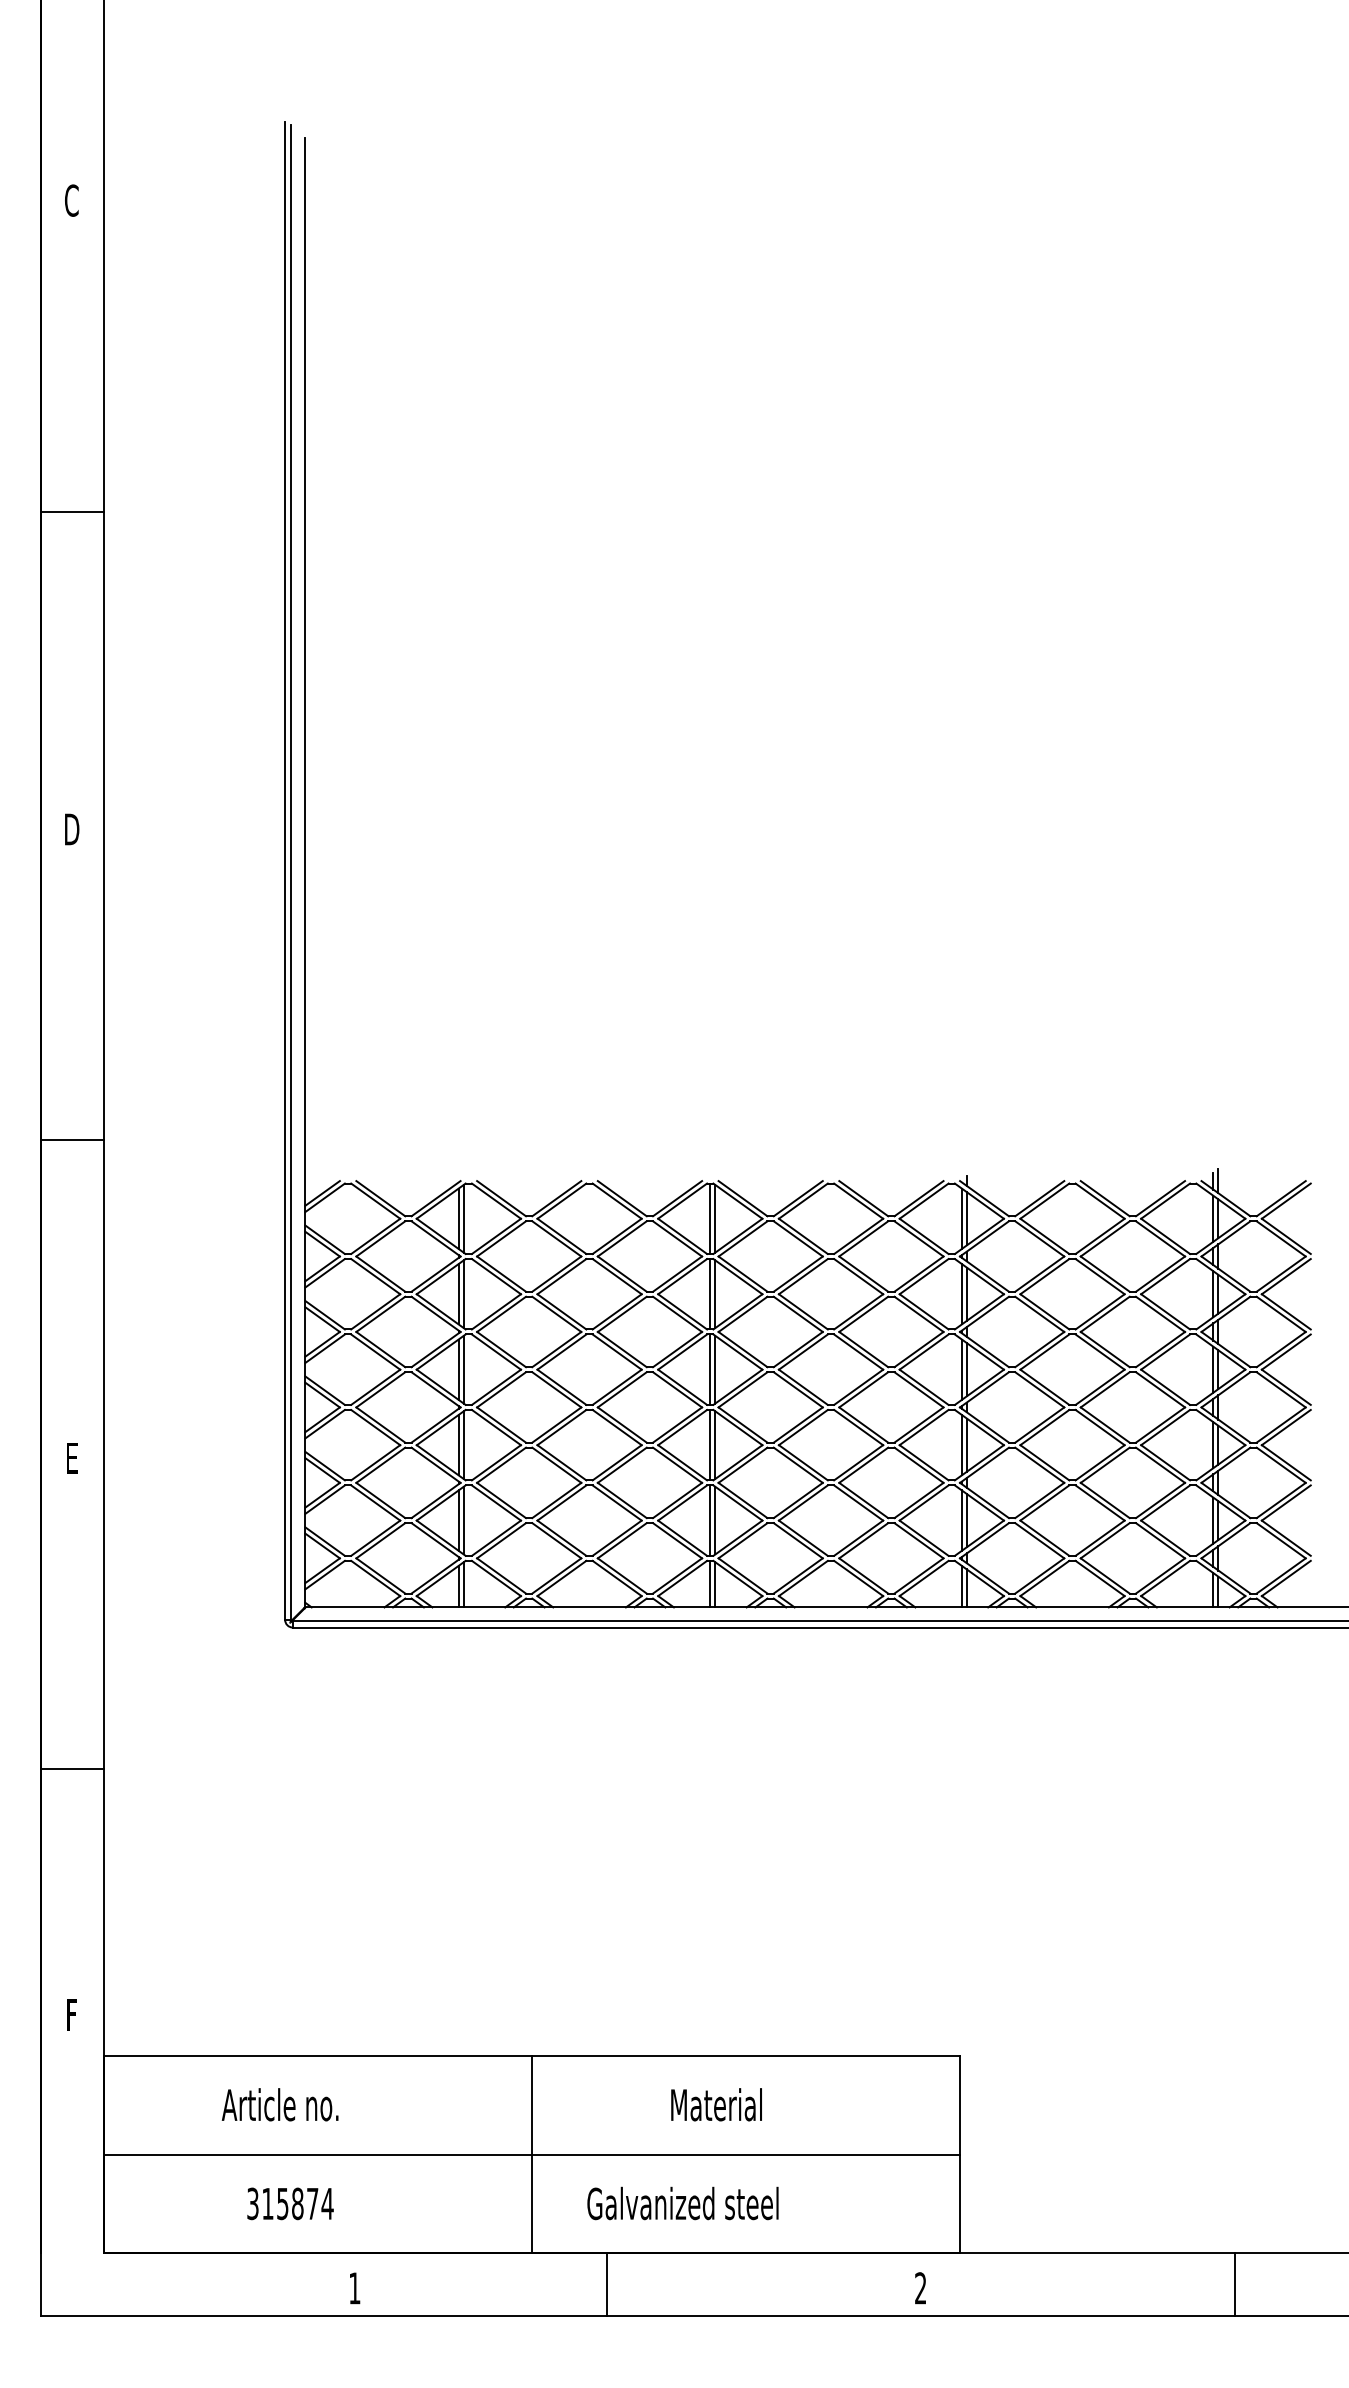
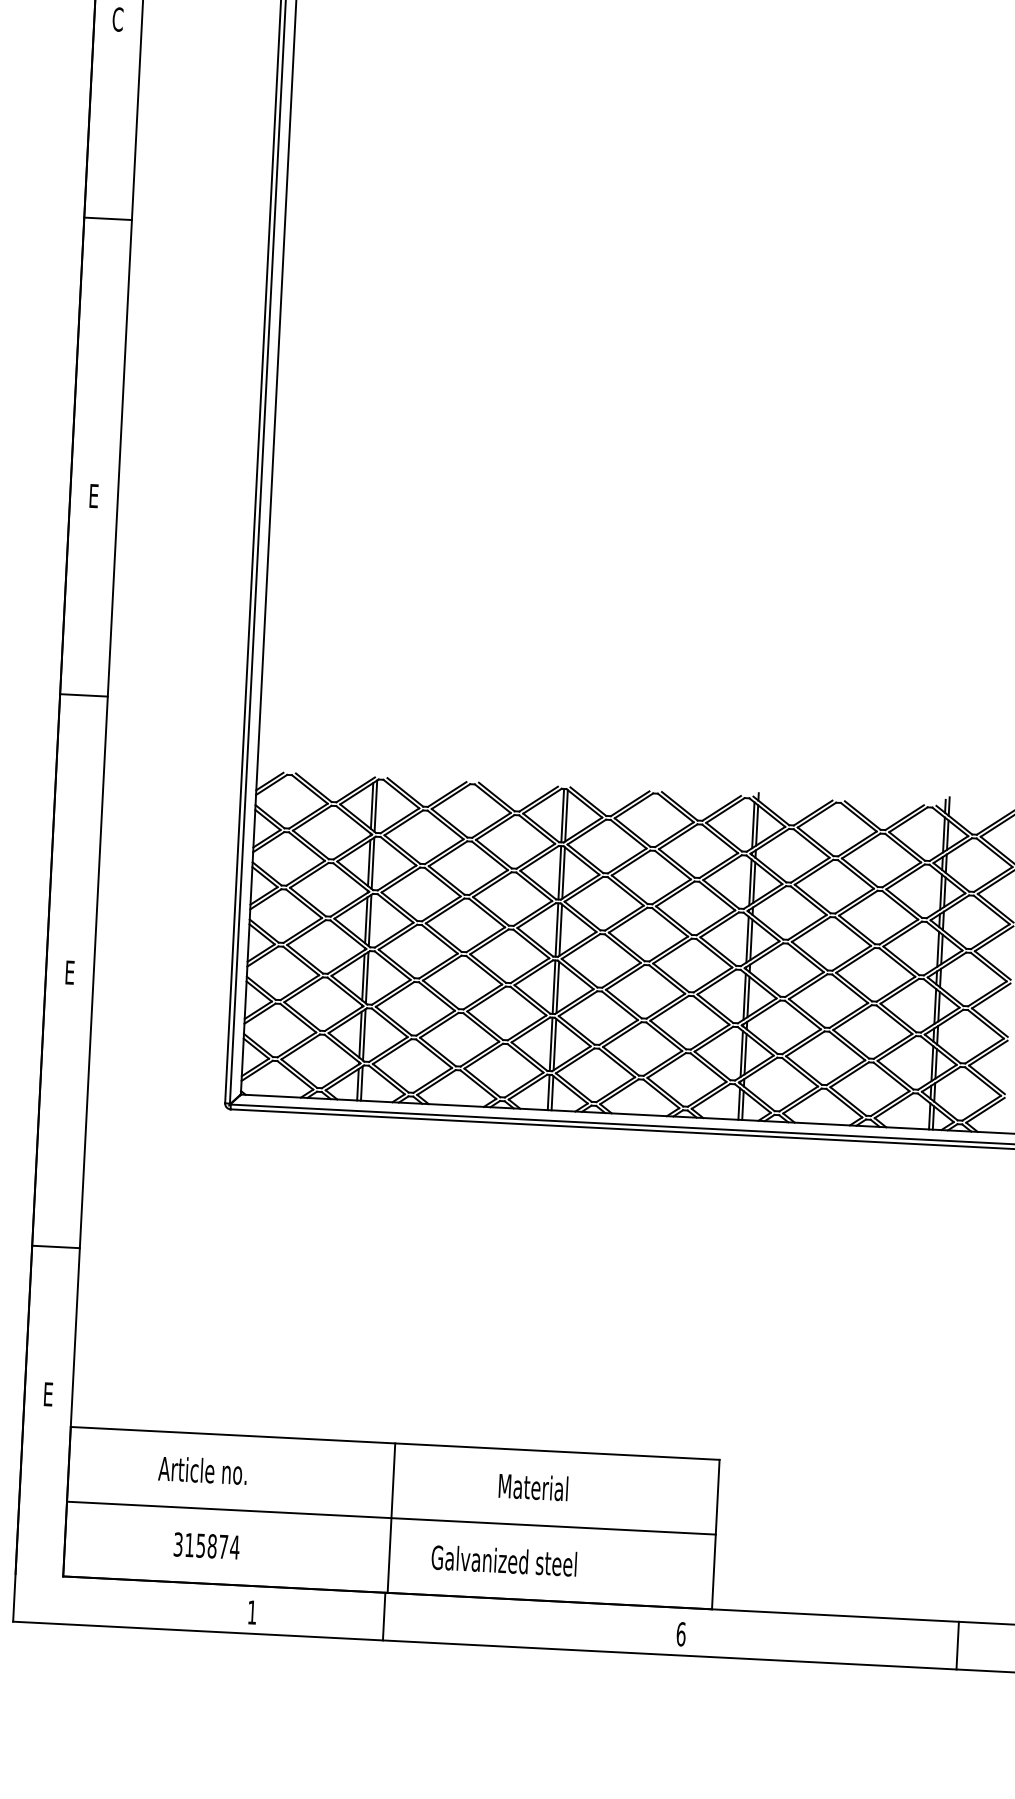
line: (71, 511) -> (107, 218), moved
text: (72, 829) -> (94, 496), D -> E
line: (71, 1140) -> (83, 695), moved
line: (71, 1769) -> (55, 1247), moved
text: (73, 2016) -> (49, 1395), F -> E
line: (606, 2284) -> (384, 1616), moved
line: (1235, 2284) -> (957, 1645), moved
text: (920, 2288) -> (680, 1634), 2 -> 6

